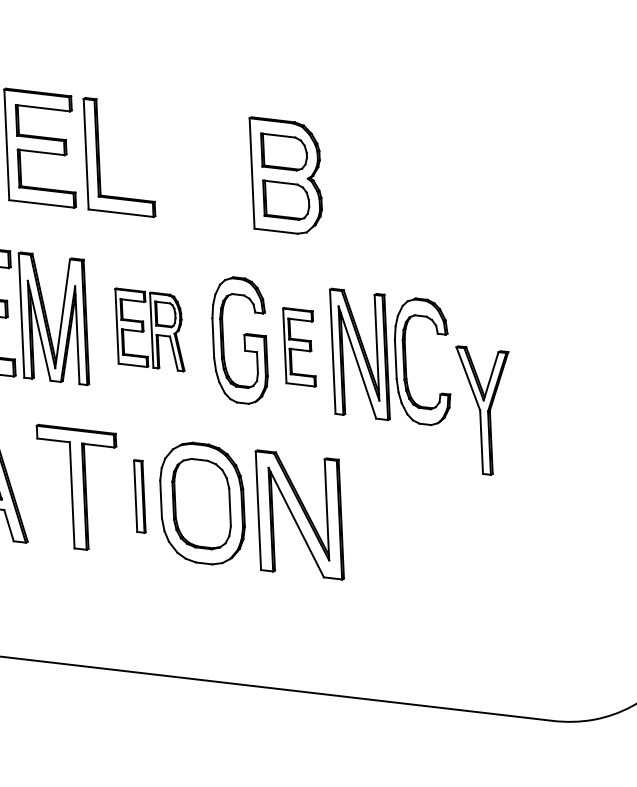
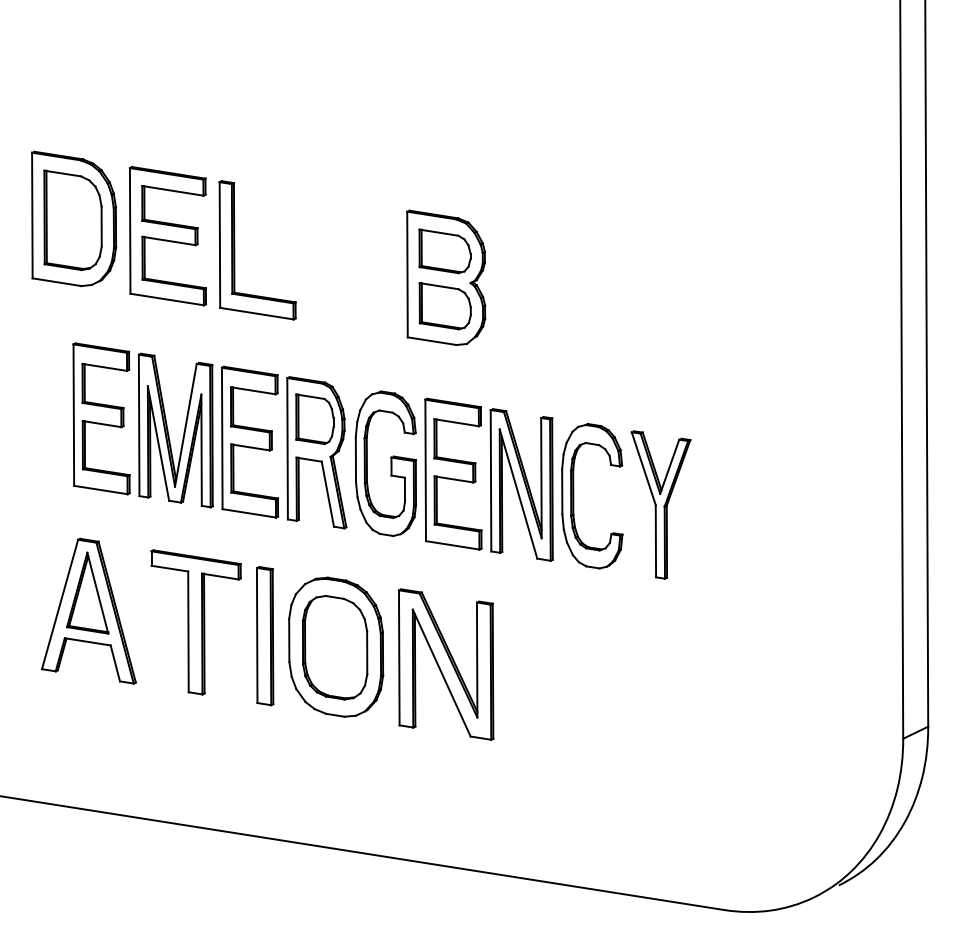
part: (150, 329) -> (284, 447), size x1.67
part: (299, 346) -> (453, 473), size x1.67
part: (484, 409) -> (660, 504), moved
part: (140, 496) -> (265, 636), size x1.67

